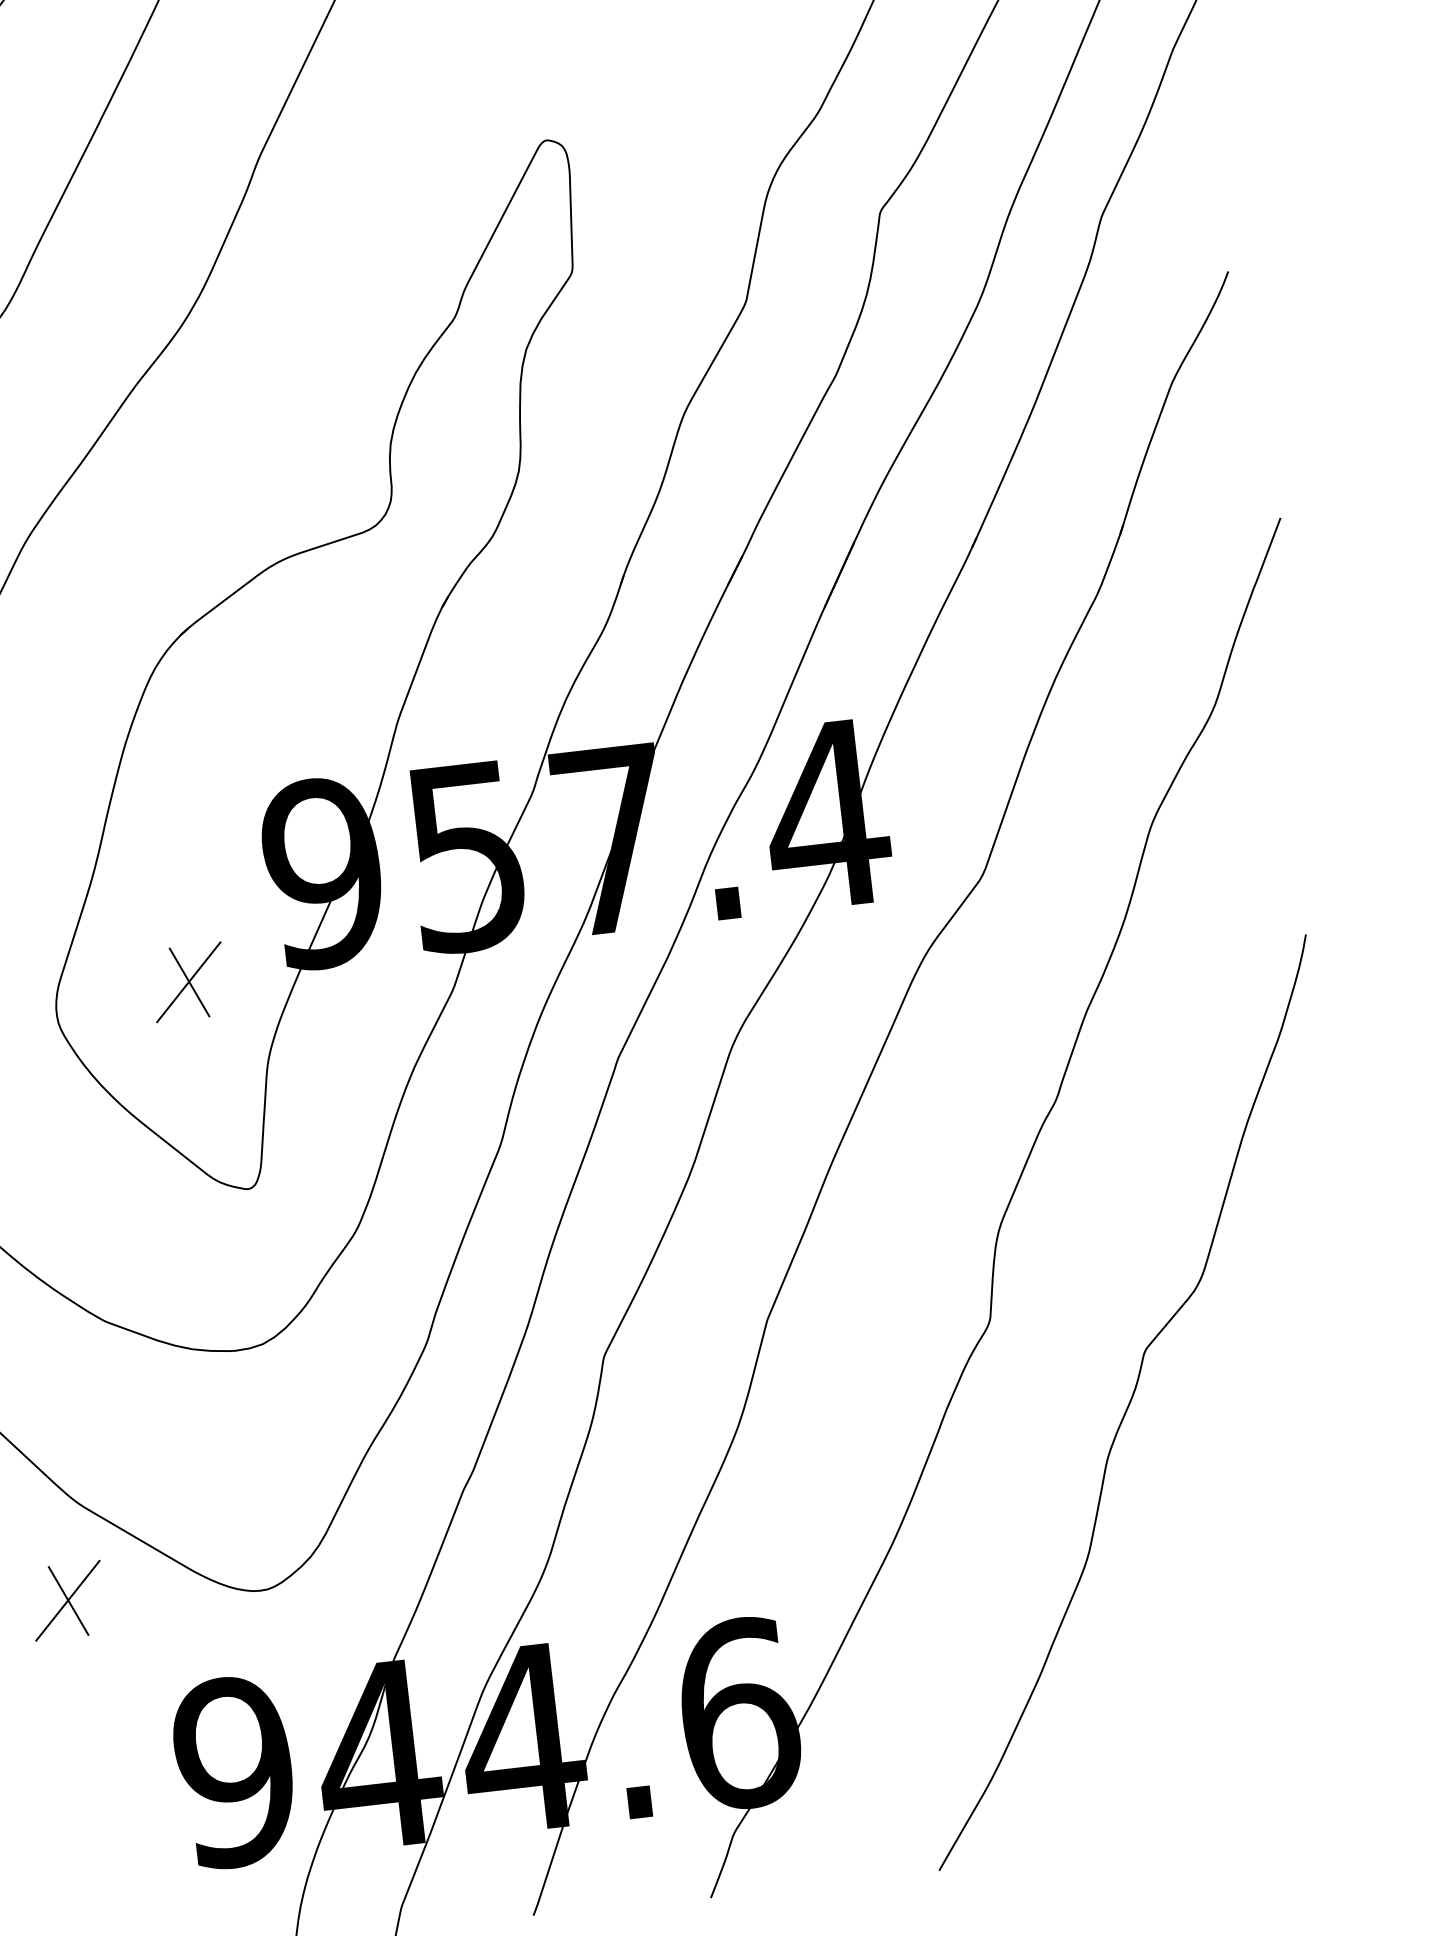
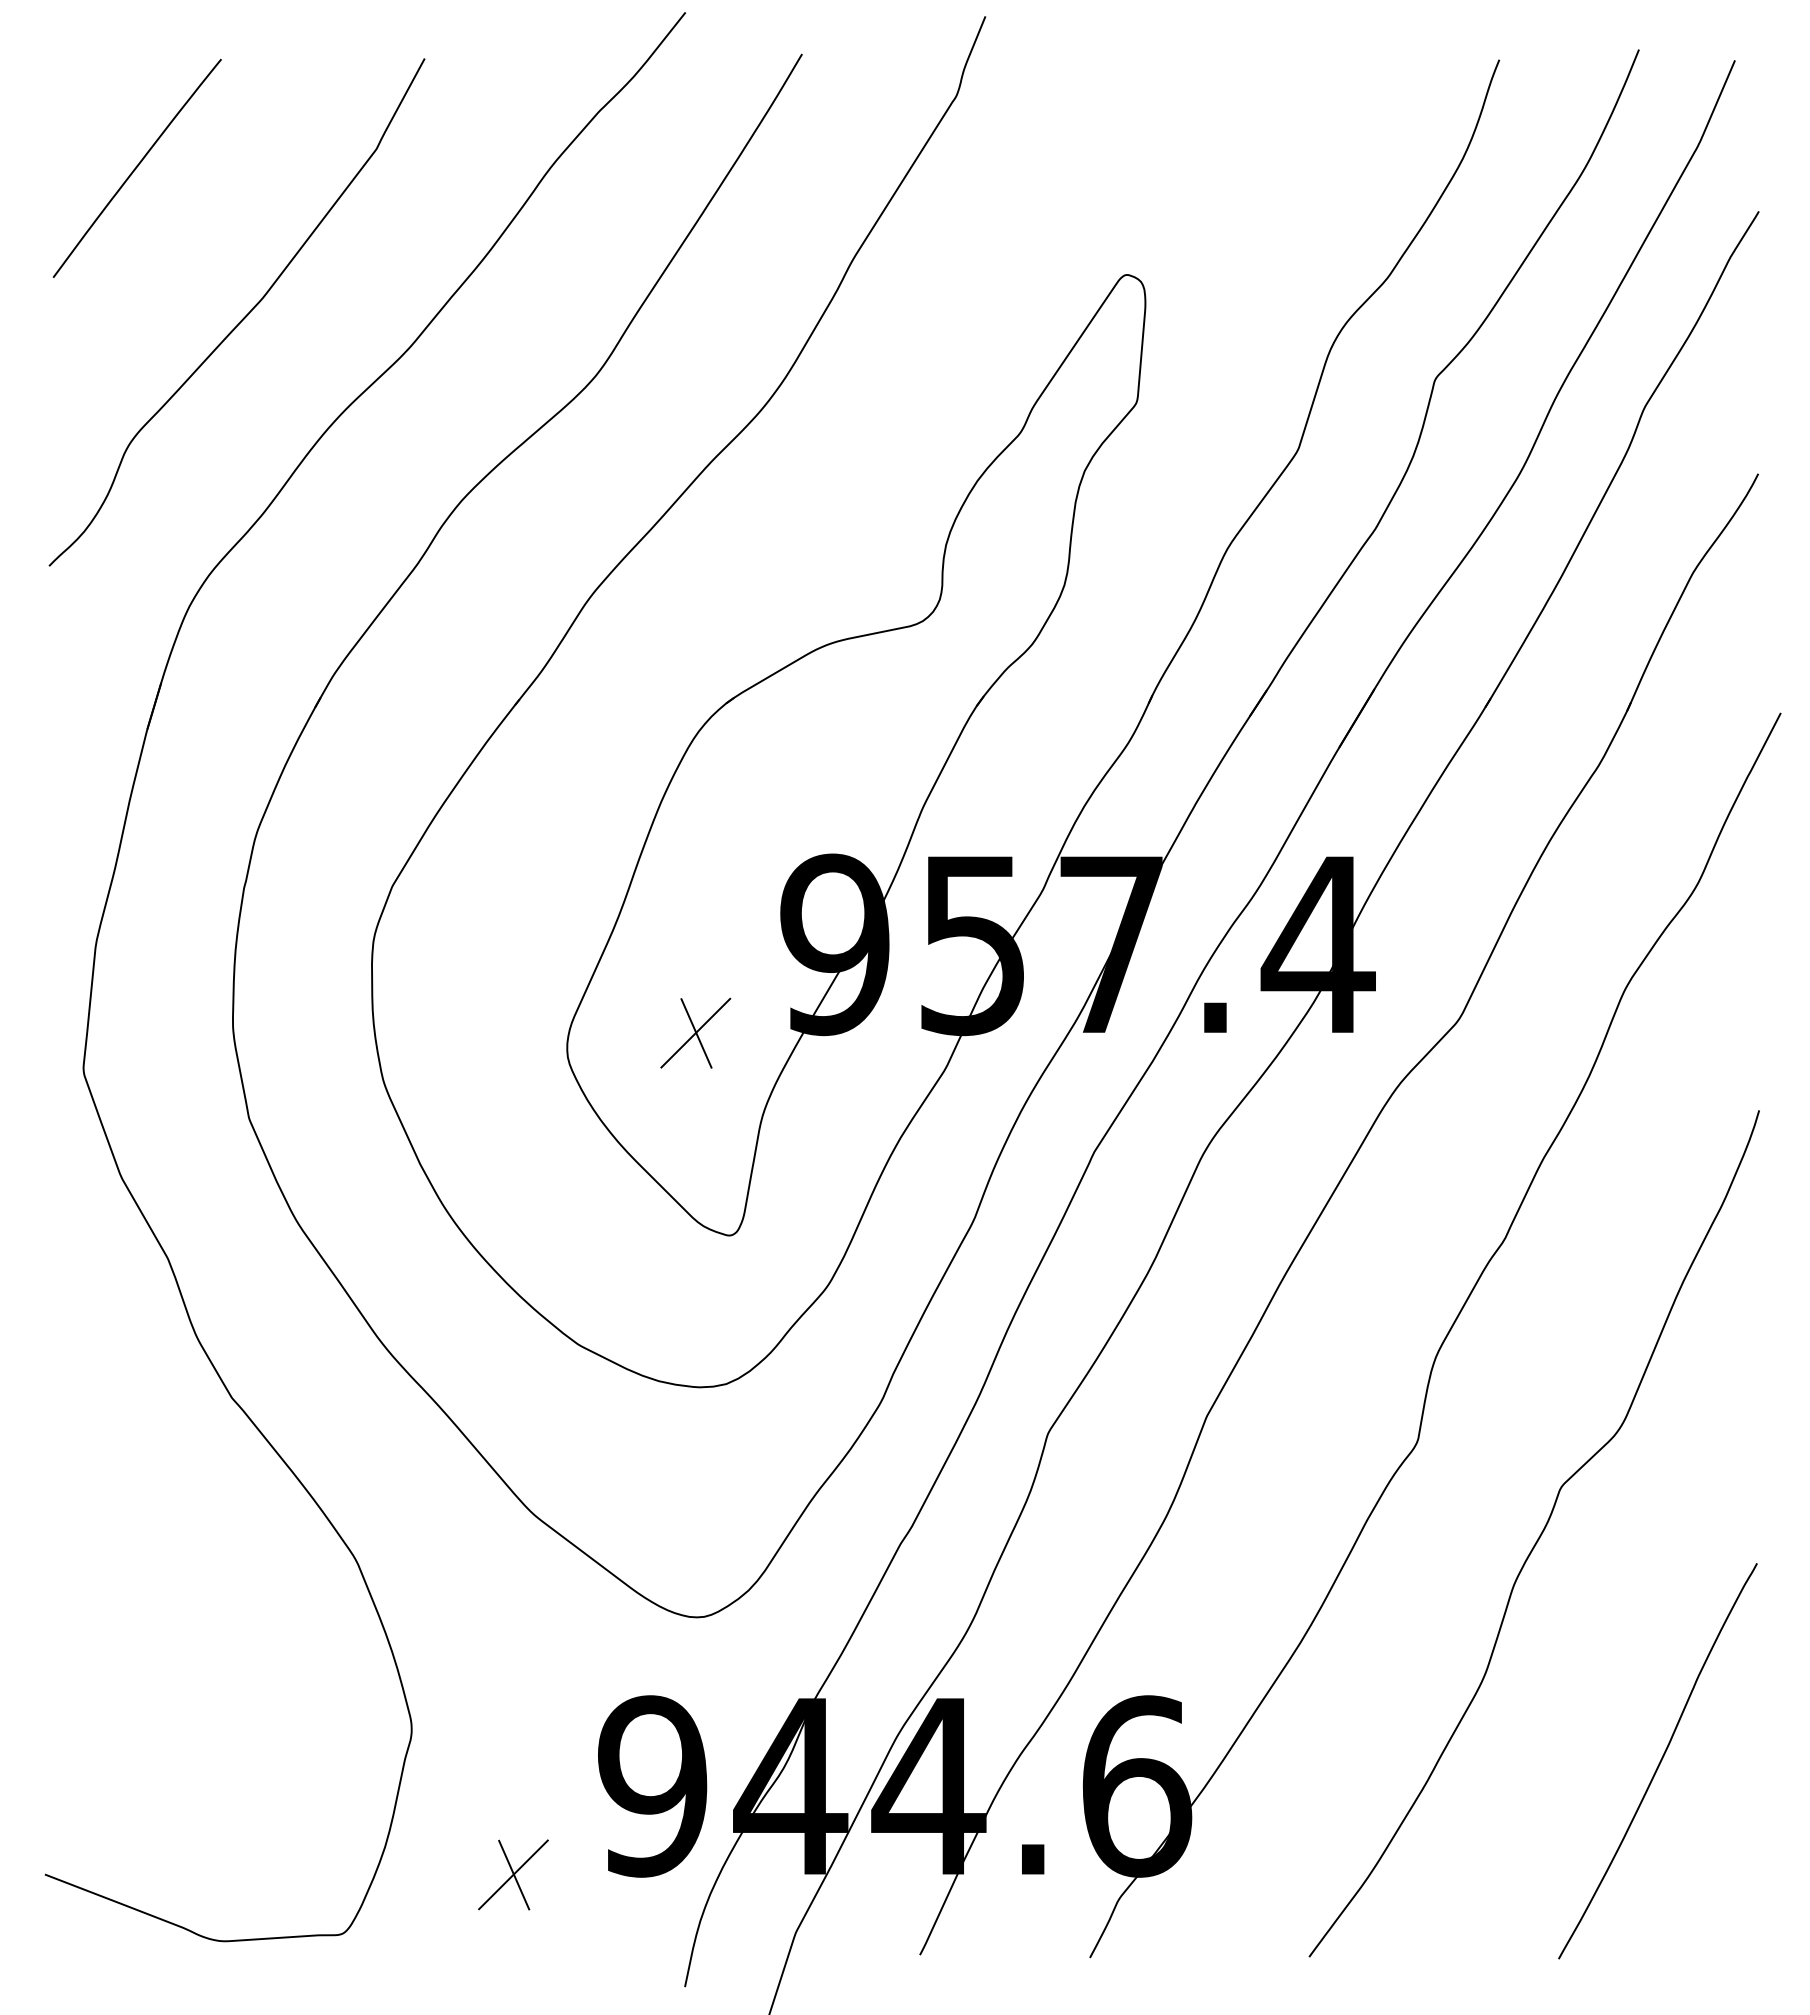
part: (67, 1600) -> (513, 1874), moved
curve: (1280, 1624) -> (1659, 1761), added

